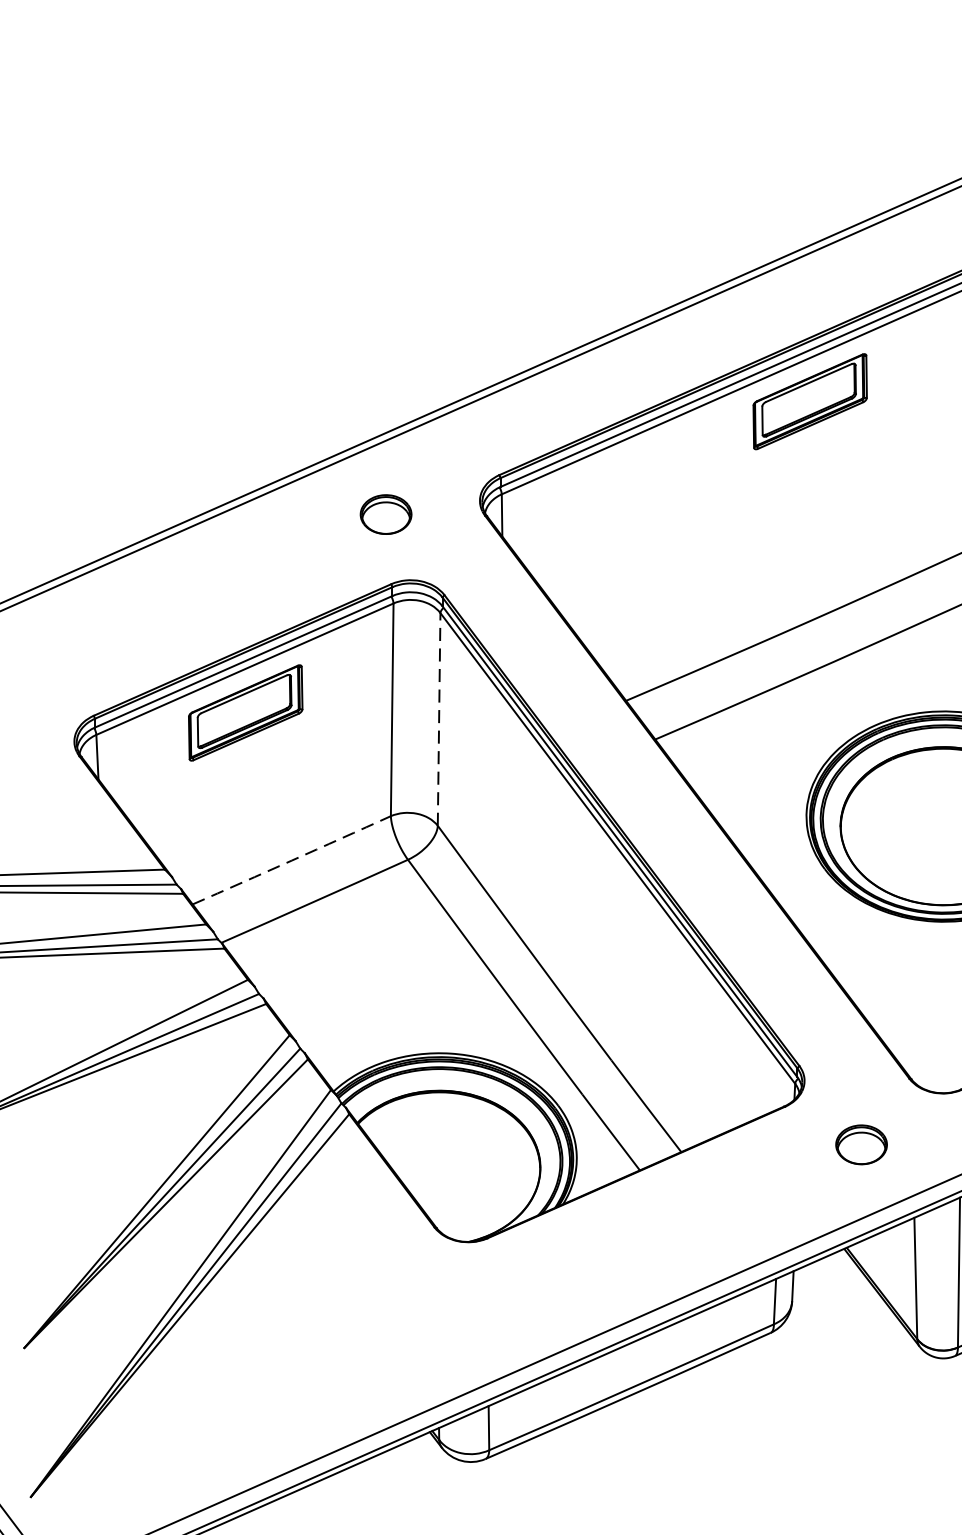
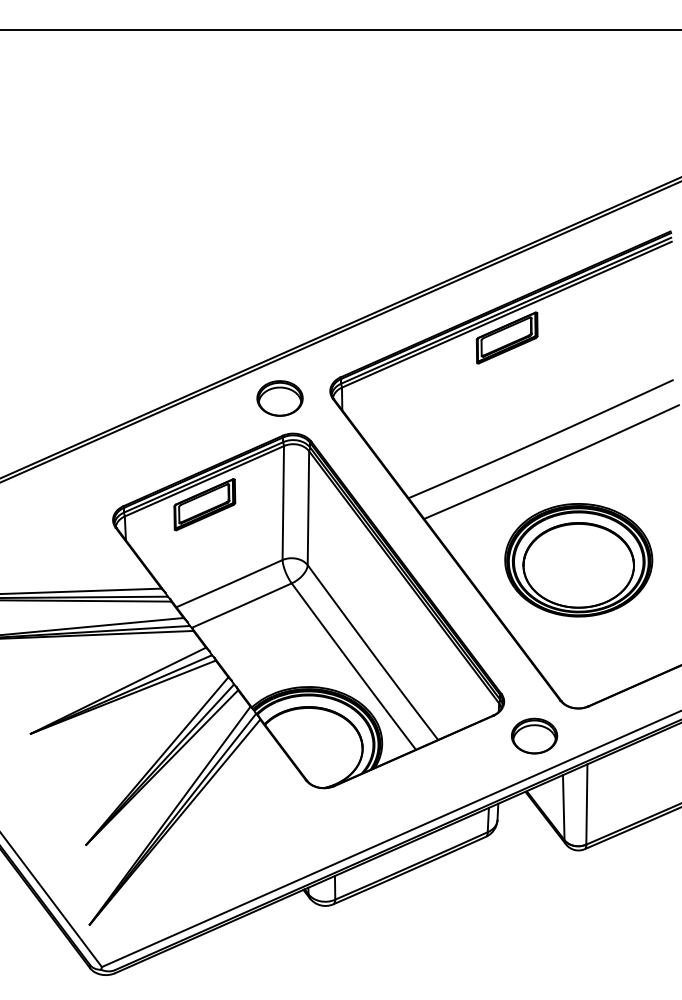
part: (385, 514) -> (279, 398), size x1.67
line: (439, 719) -> (308, 508), dashed -> solid
arc: (291, 860) -> (229, 583), dashed -> solid
part: (861, 1143) -> (534, 735), size x1.67

